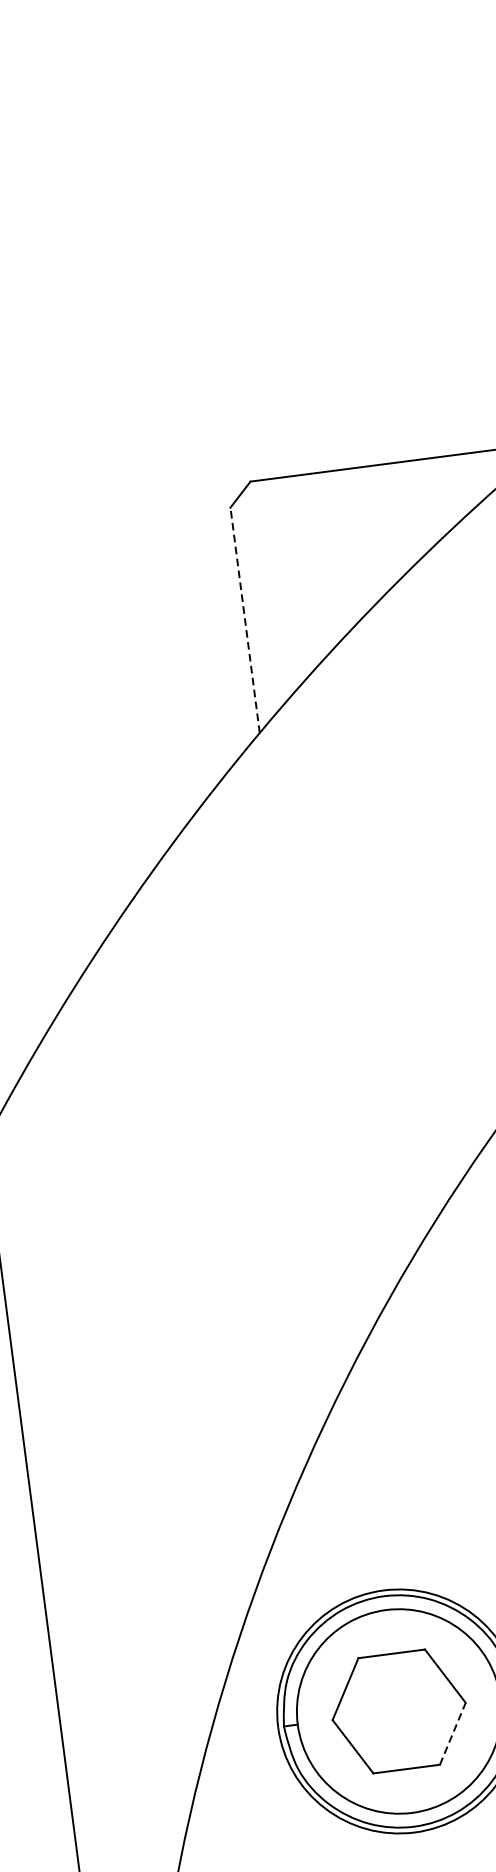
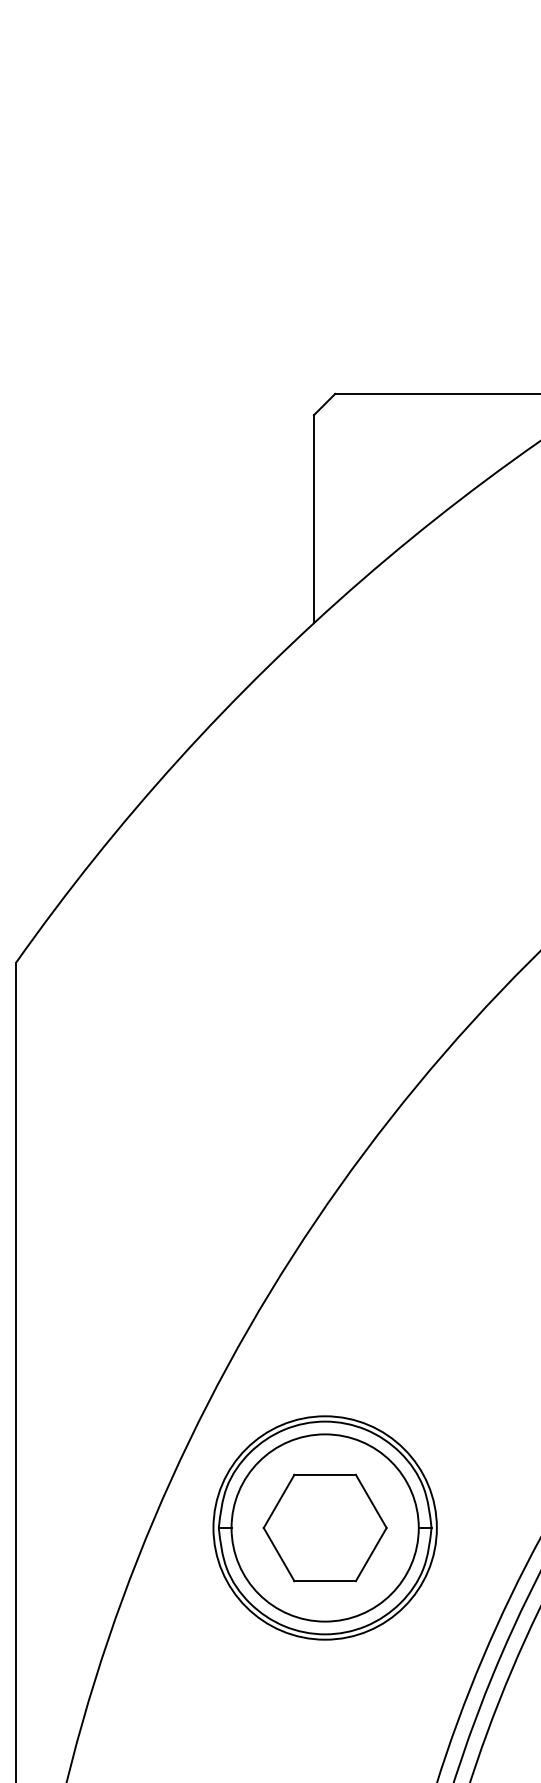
line: (244, 619) -> (313, 518), dashed -> solid
line: (453, 1733) -> (371, 1554), dashed -> solid

